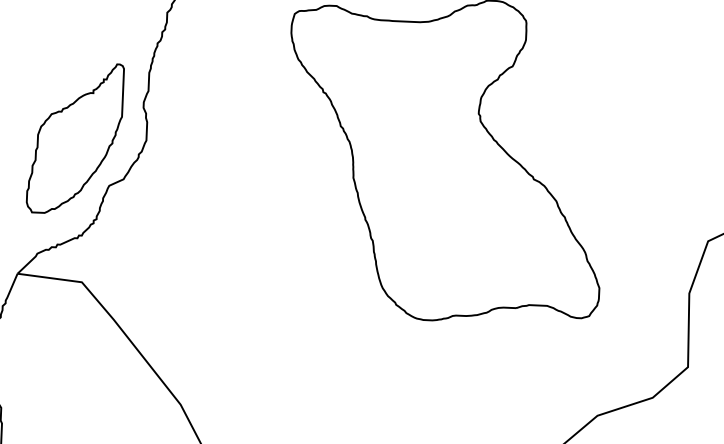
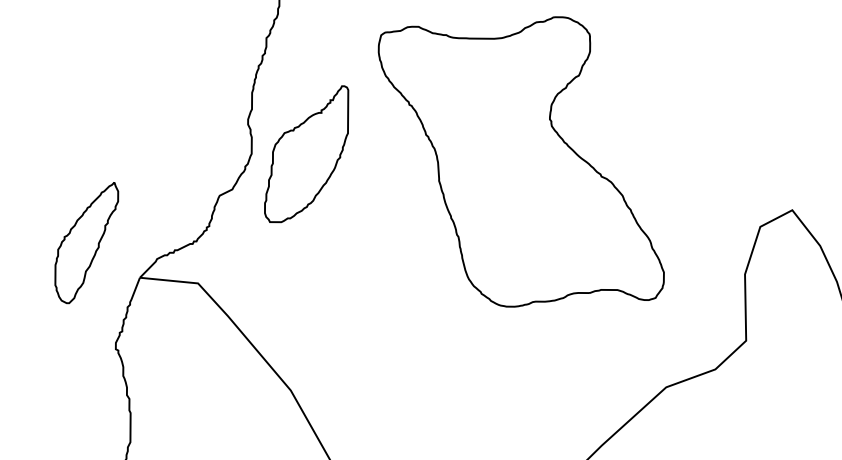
part: (75, 138) -> (306, 154), moved

